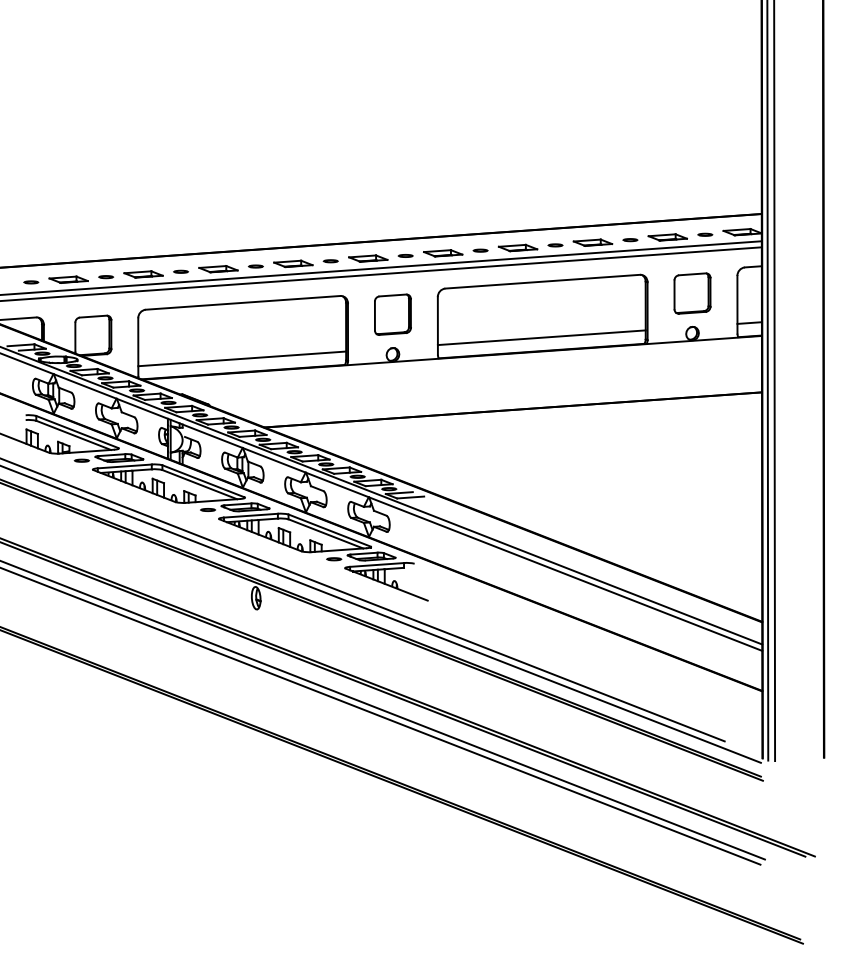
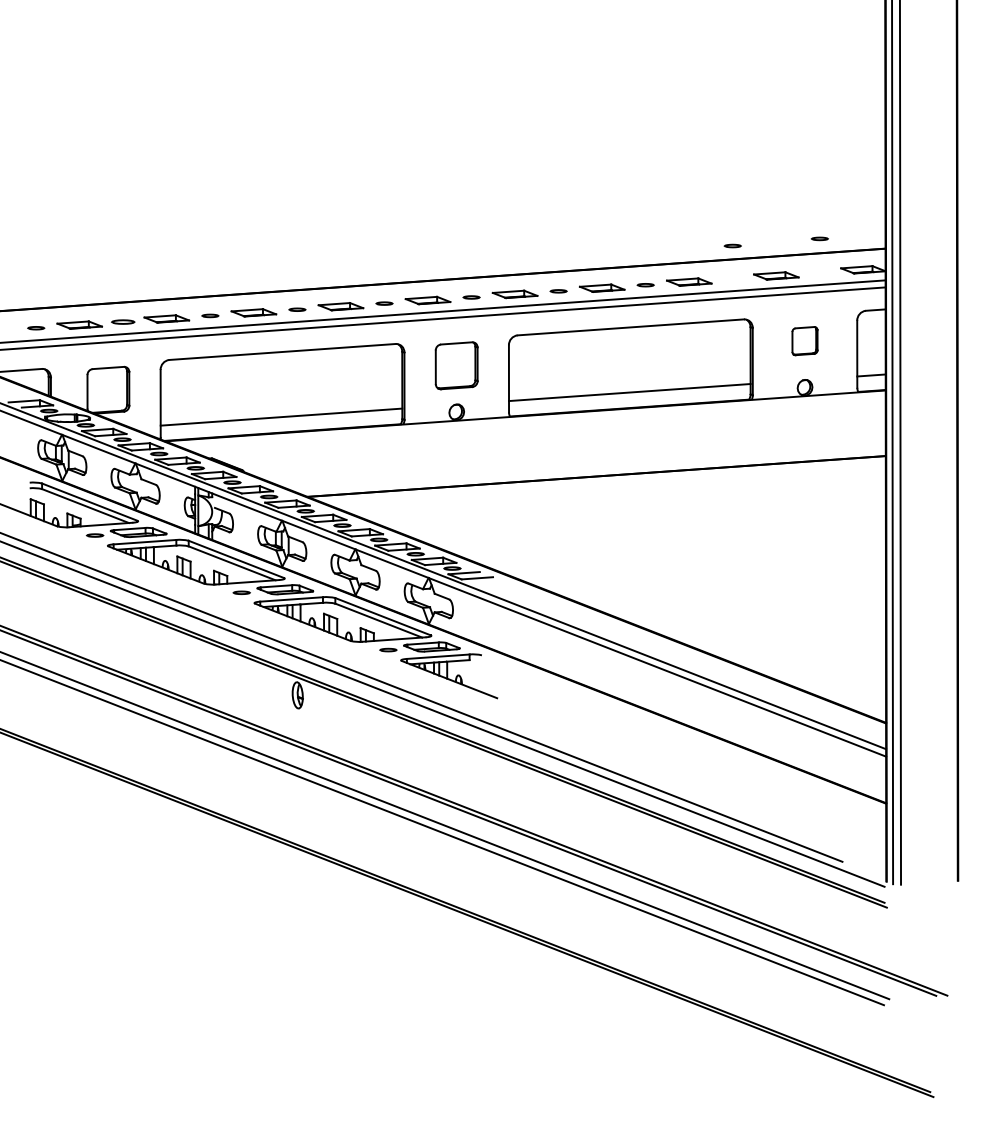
part: (704, 234) -> (819, 238), moved
part: (630, 239) -> (732, 245), moved
part: (106, 276) -> (123, 321), size x1.4
part: (692, 292) -> (804, 340), size x0.6

